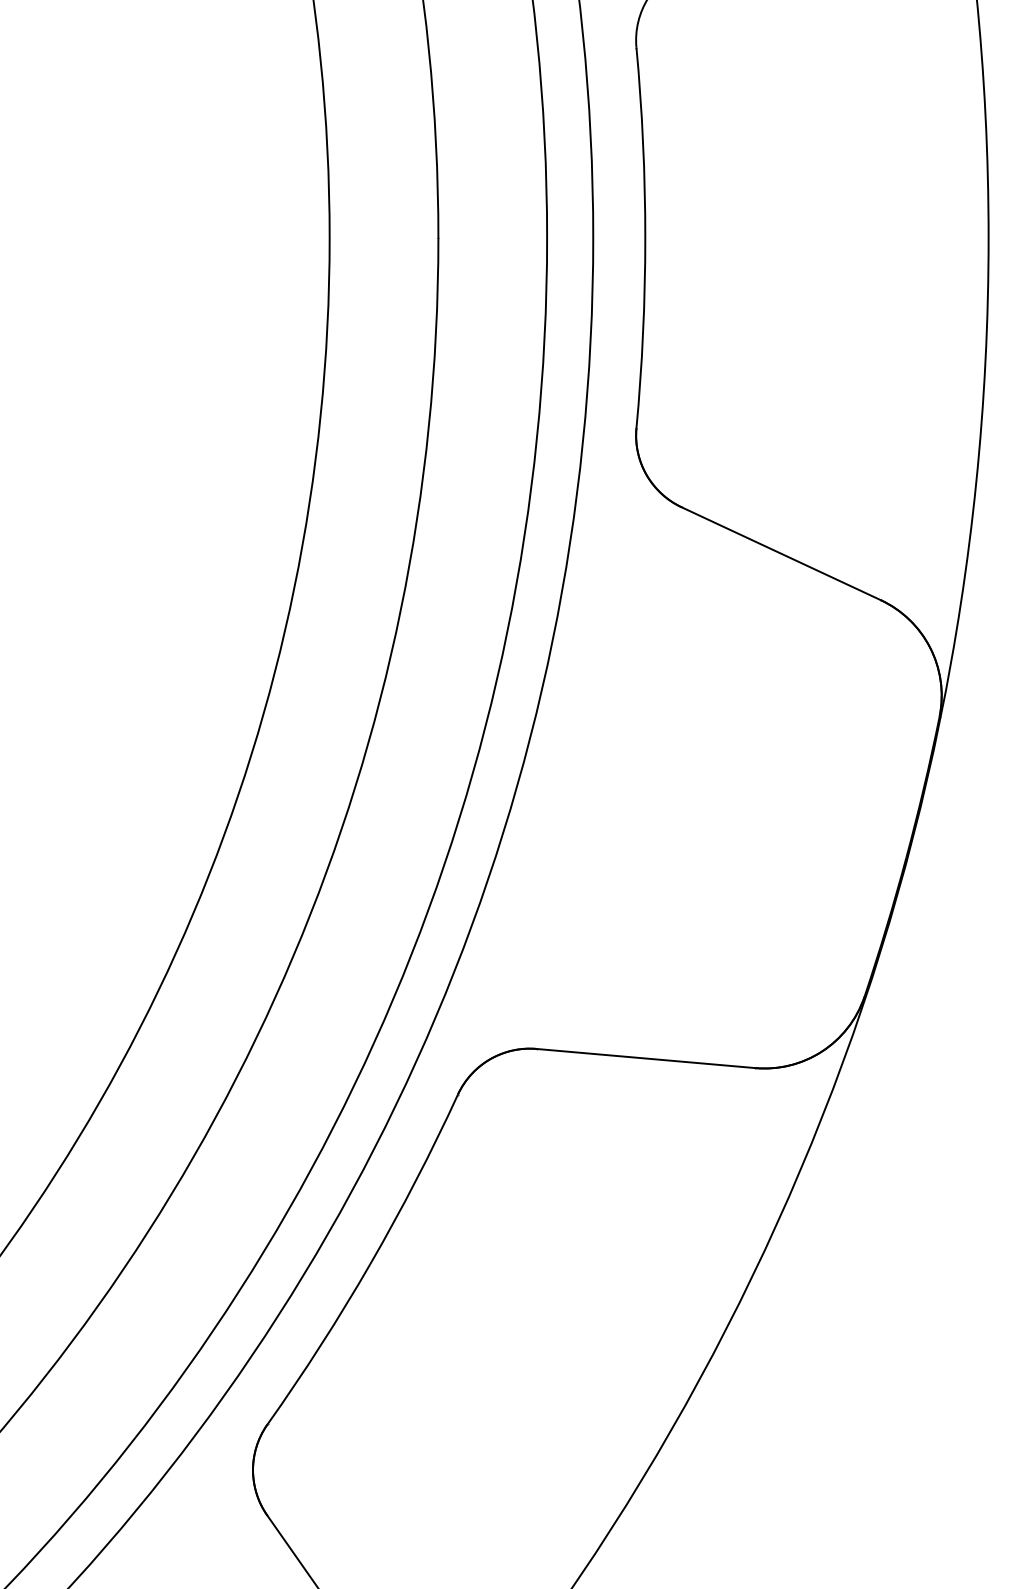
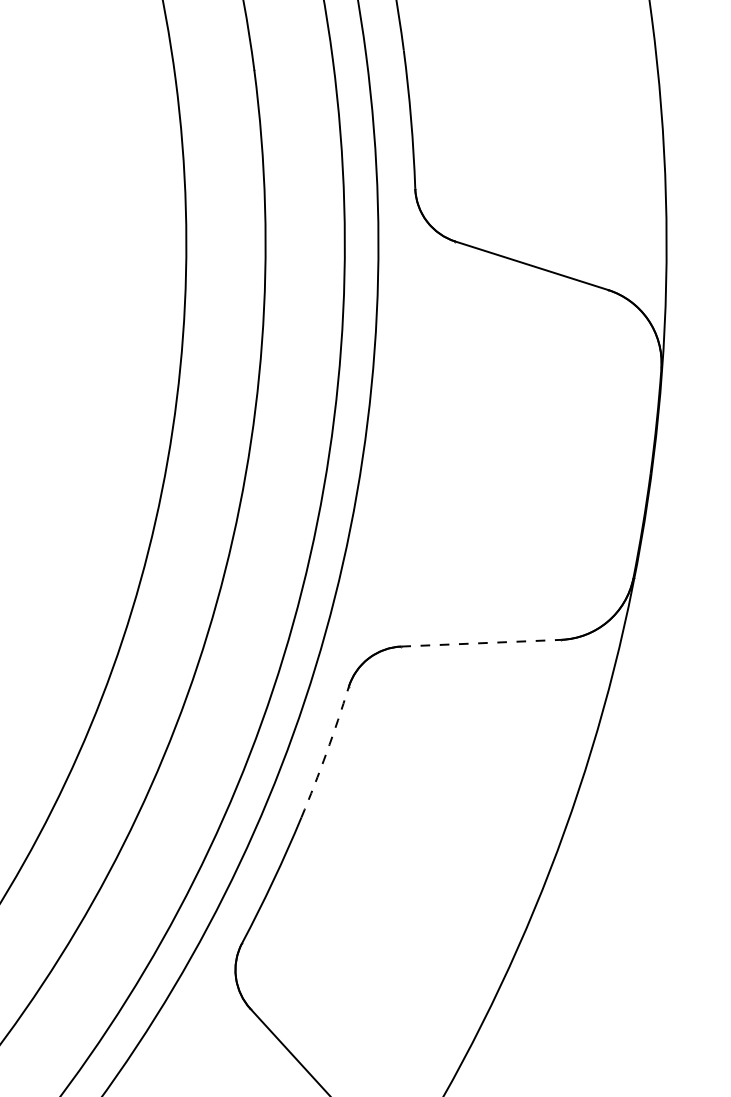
line: (646, 1058) -> (481, 643), solid -> dashed
arc: (416, 1180) -> (326, 752), solid -> dashed

